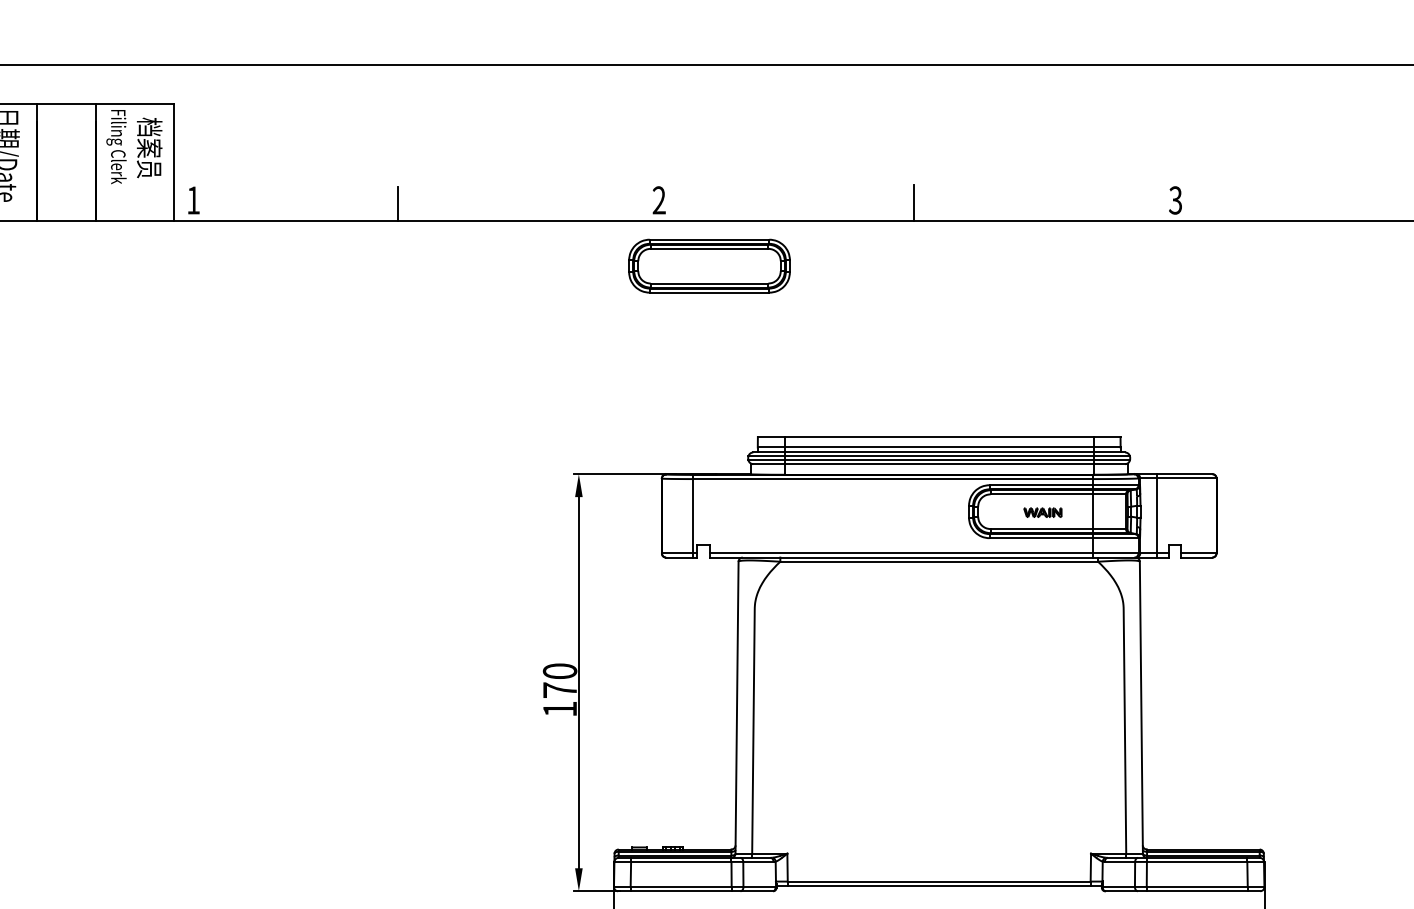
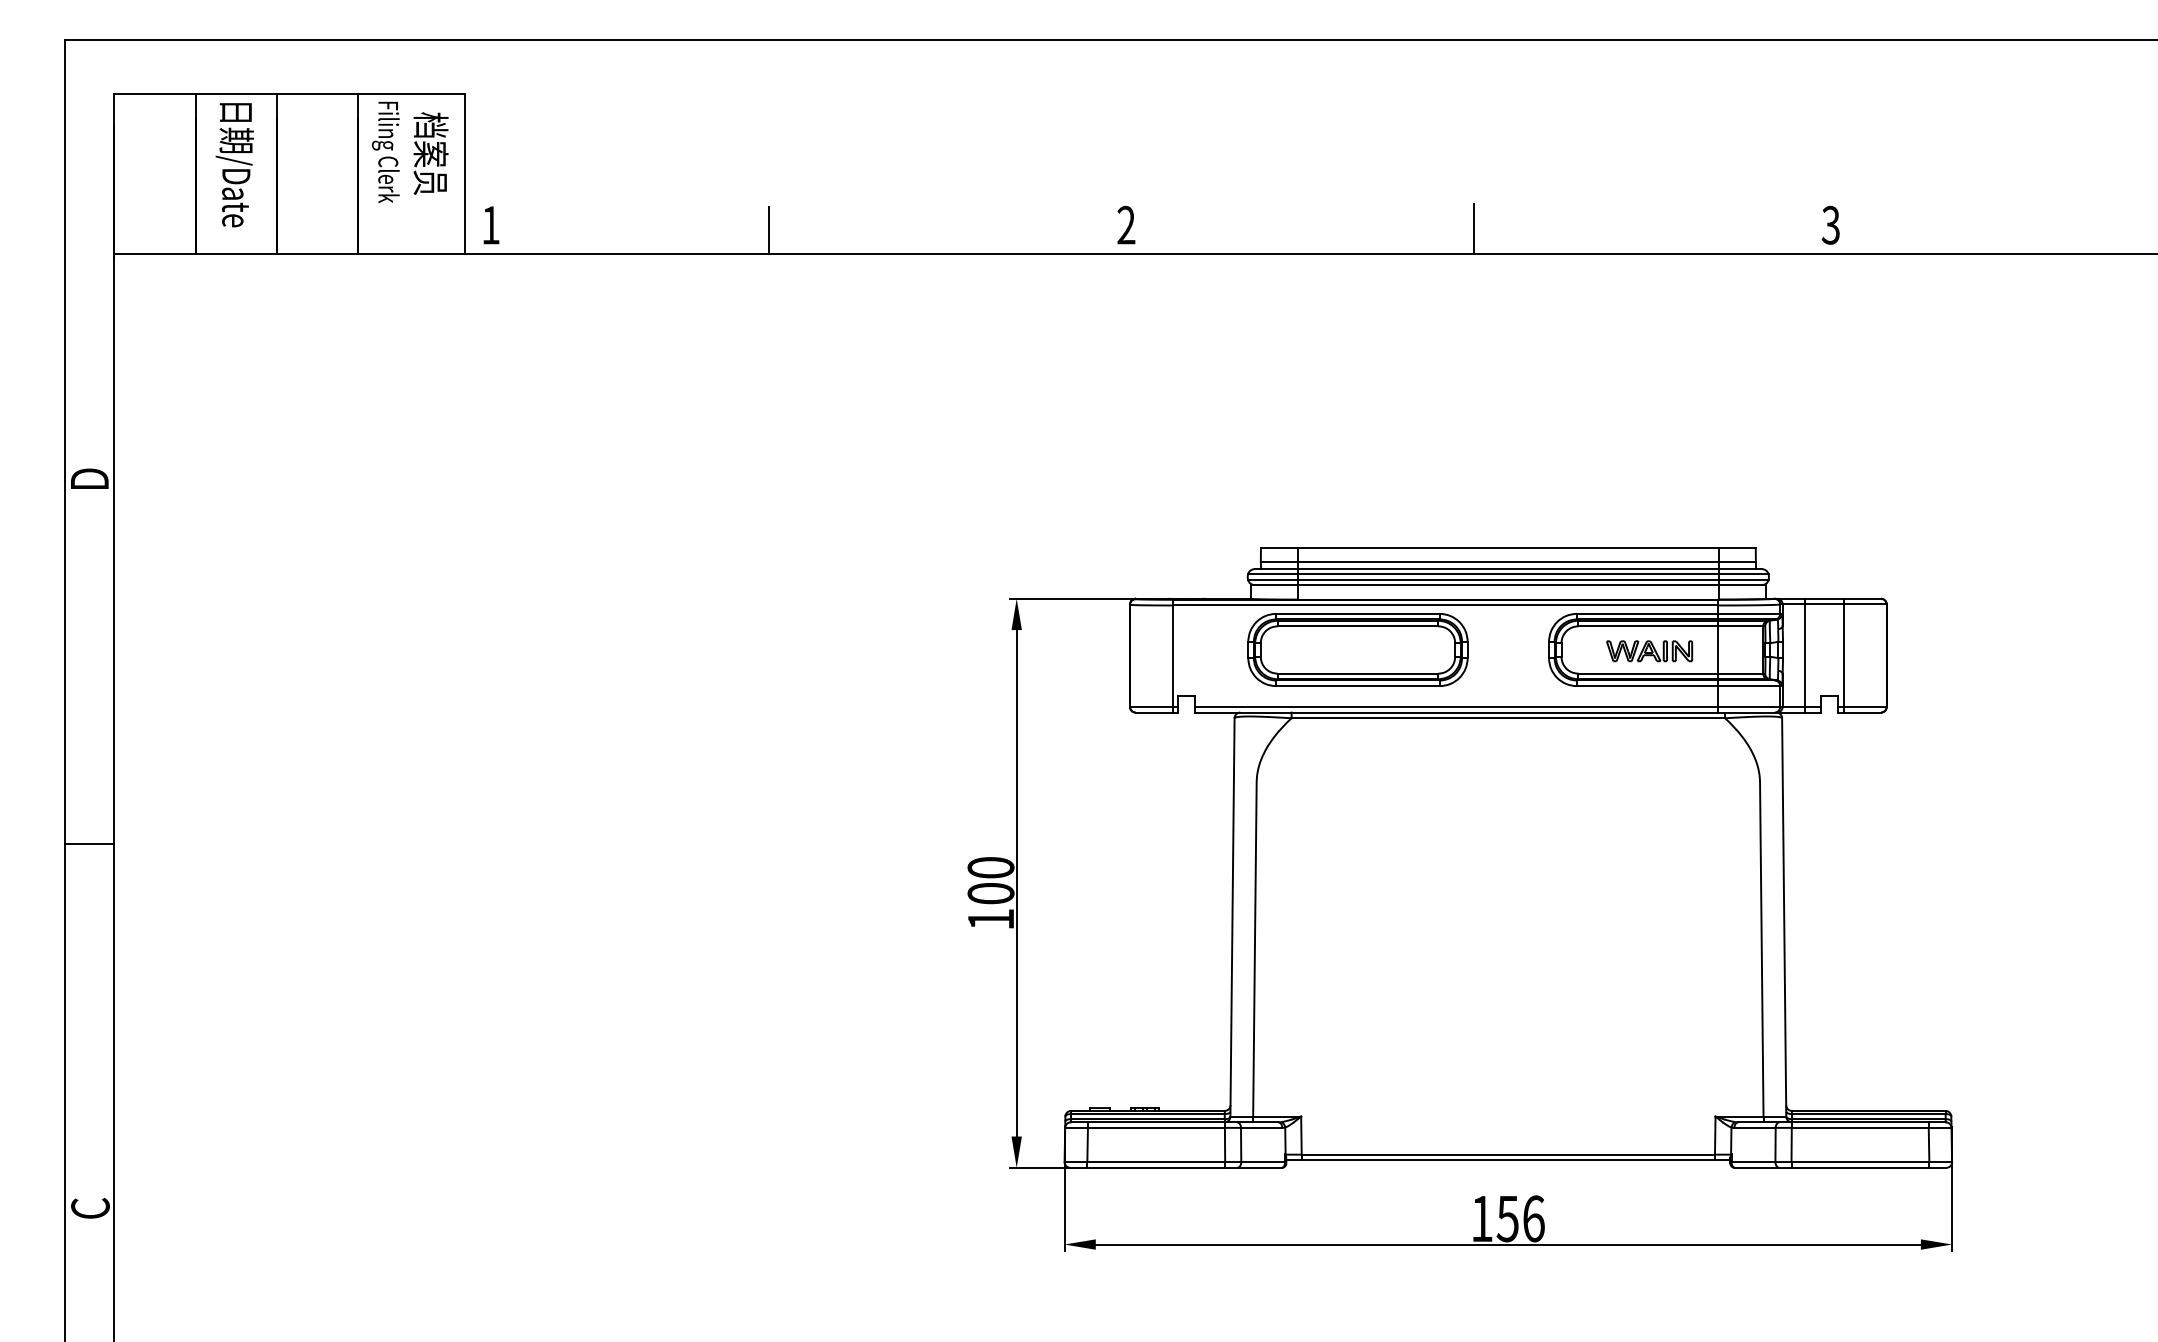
part: (709, 265) -> (1357, 649), moved
part: (1042, 512) -> (1649, 651), size x1.67
line: (1185, 515) -> (1844, 655), added
text: (559, 690) -> (990, 893), 170 -> 100

